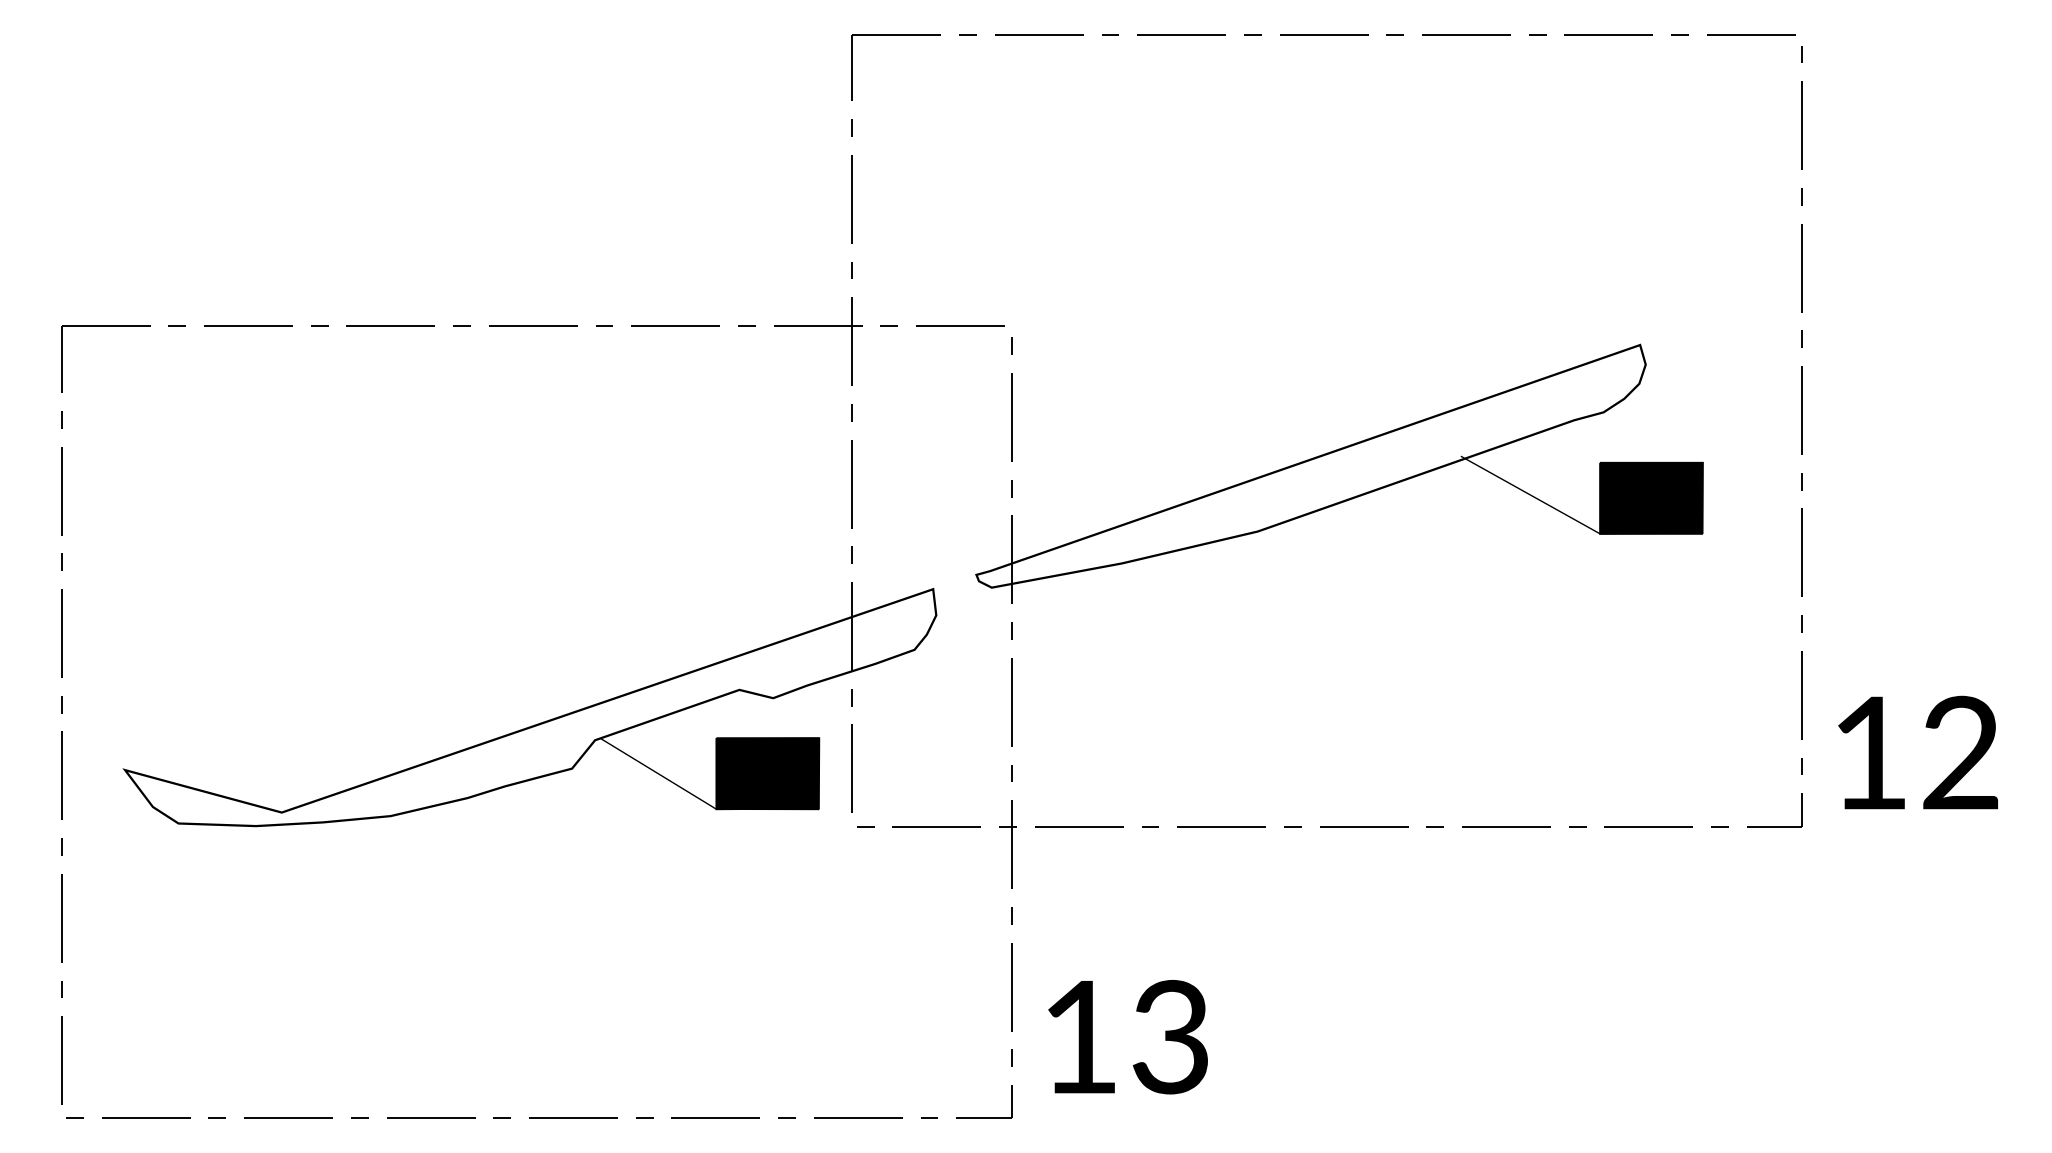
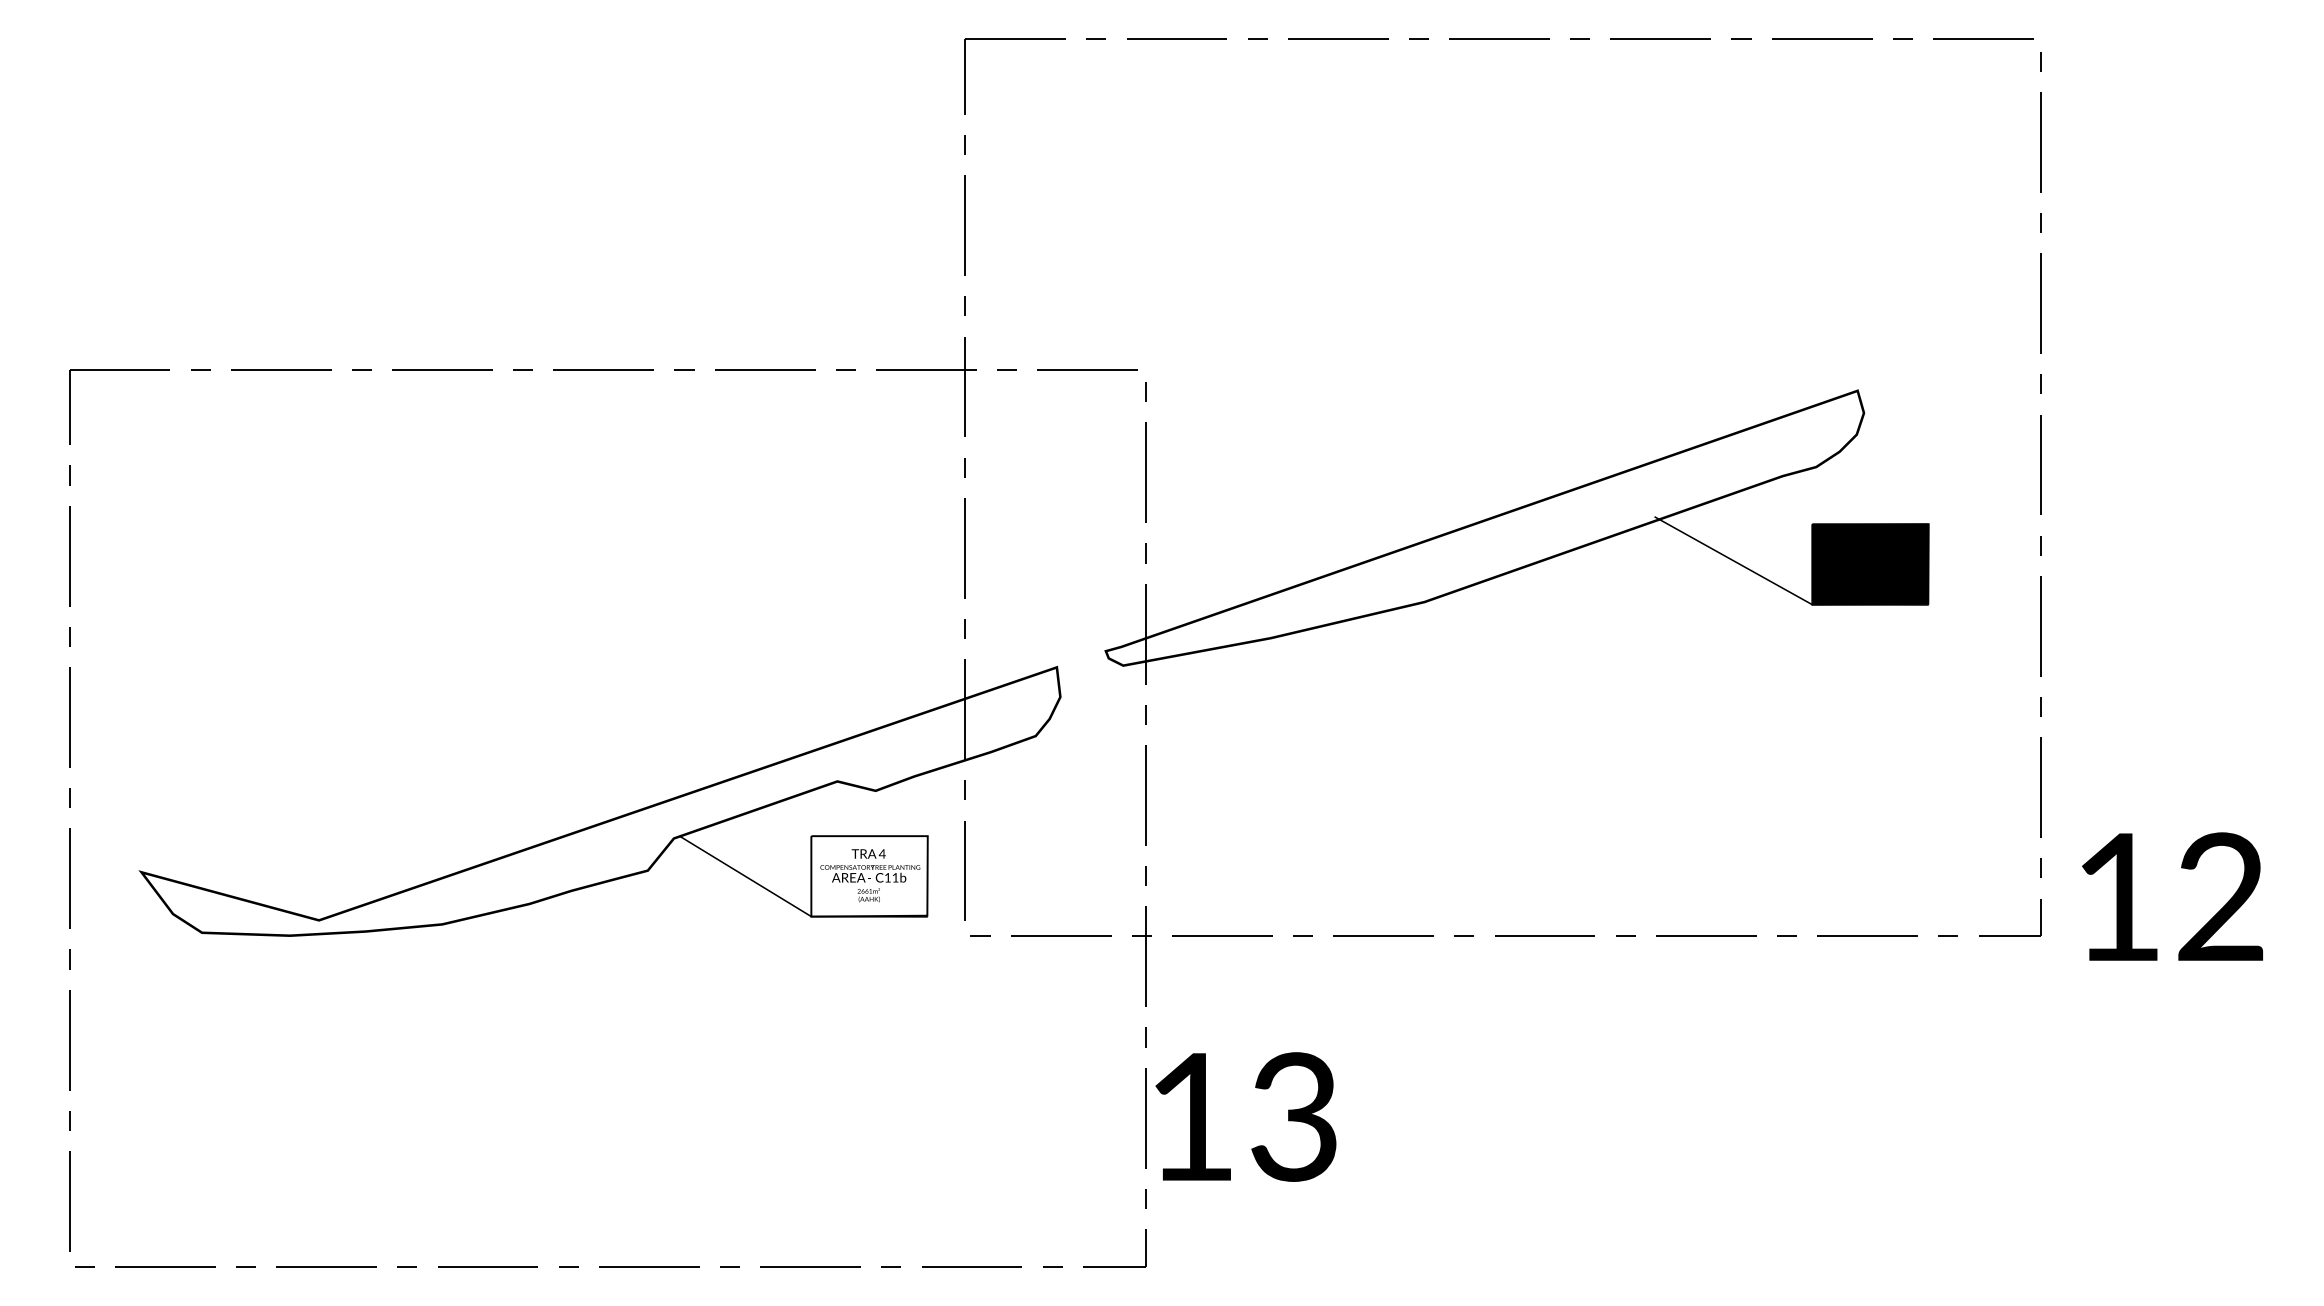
text: (1917, 752) -> (2171, 896), moved
fill: (767, 773) -> (869, 876), removed
text: (1127, 1037) -> (1245, 1117), moved

